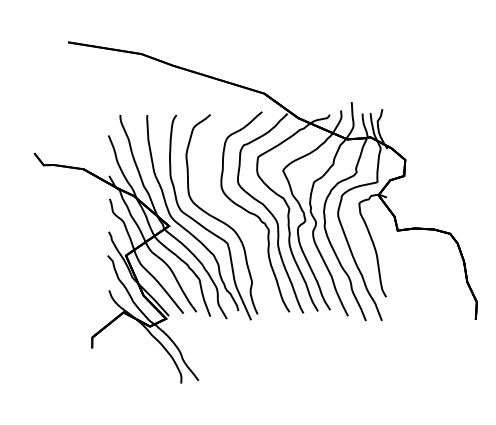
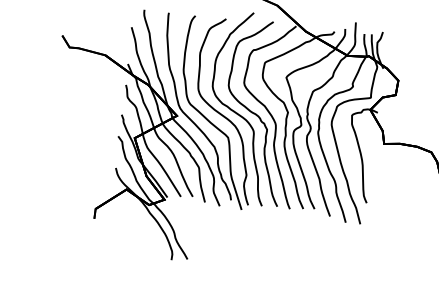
part: (235, 215) -> (238, 113), added

